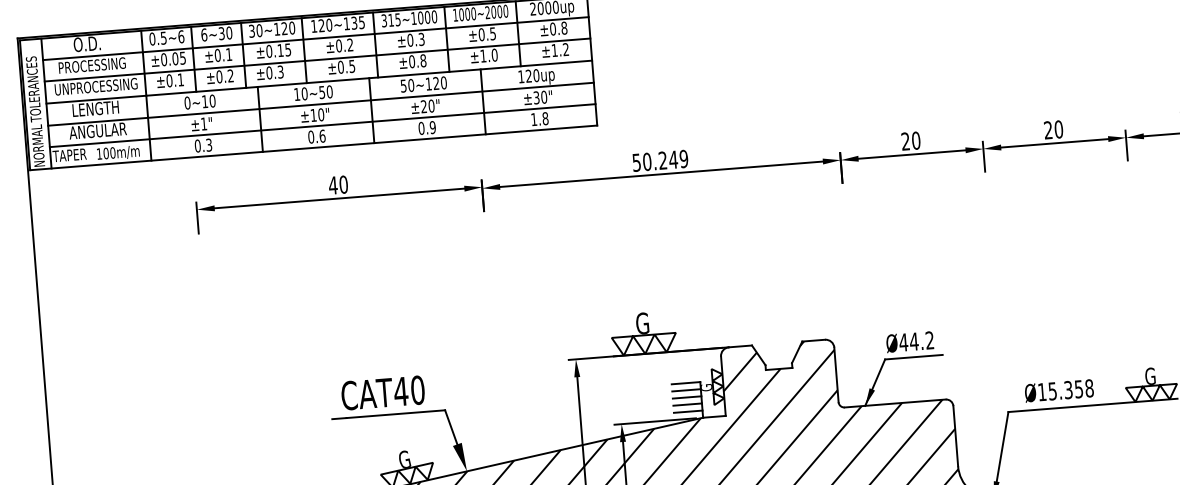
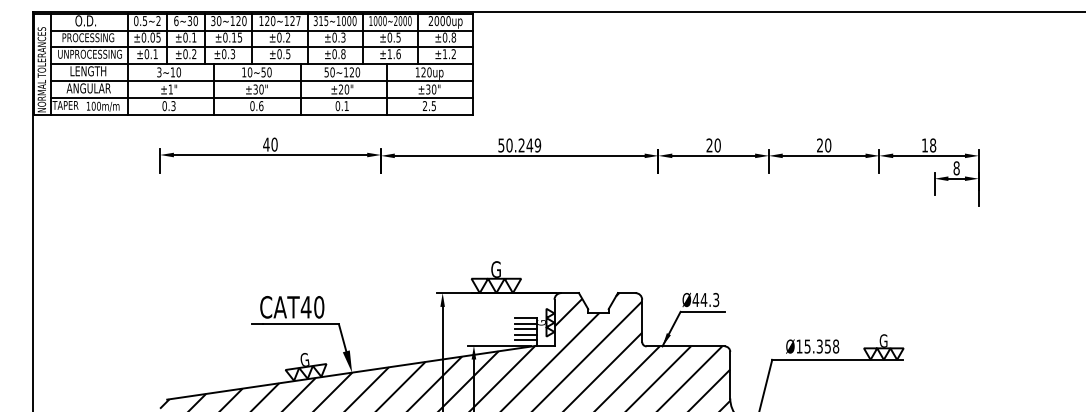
text: (358, 23) -> (295, 21), 120~135 -> 120~127
text: (181, 37) -> (158, 21), 0.5~6 -> 0.5~2
text: (494, 54) -> (398, 53), ±1.0 -> ±1.6
text: (187, 103) -> (159, 72), 0~10 -> 3~10
text: (313, 115) -> (255, 89), ±10" -> ±30"
text: (539, 119) -> (429, 106), 1.8 -> 2.5
text: (432, 128) -> (346, 106), 0.9 -> 0.1
text: (930, 341) -> (716, 300), Ø44.2 -> Ø44.3

